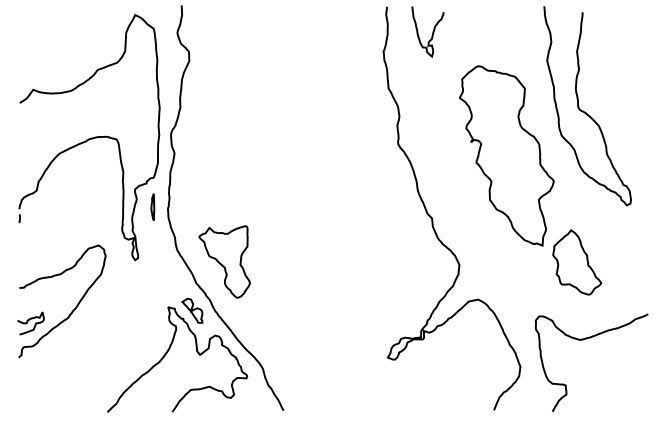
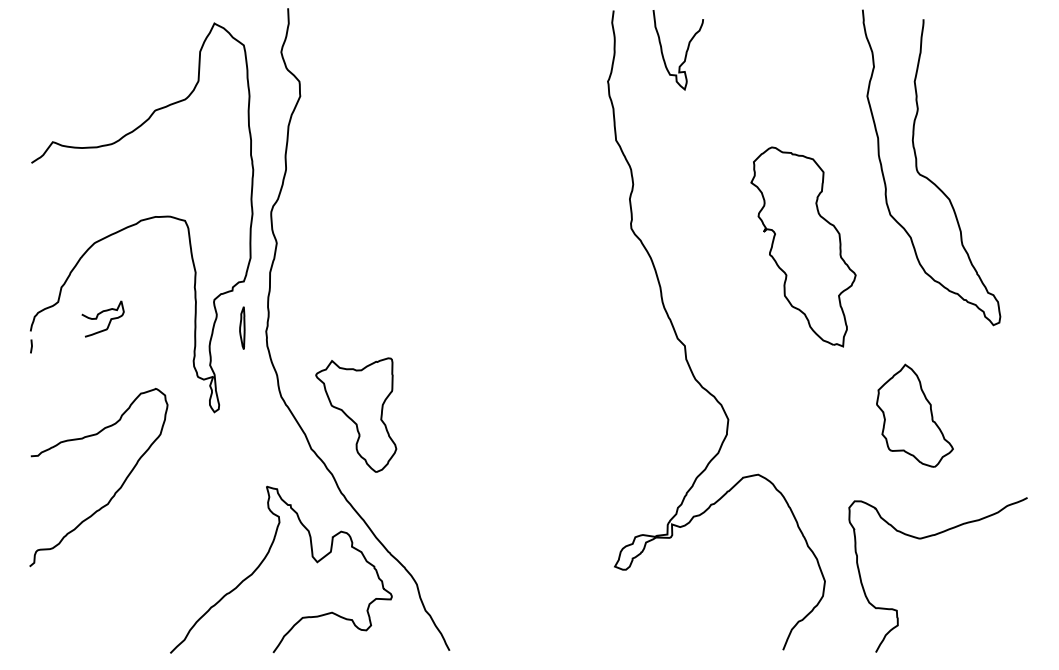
part: (506, 155) -> (802, 246), size x0.7
part: (192, 310) -> (305, 491), removed
curve: (28, 321) -> (99, 315), moved

